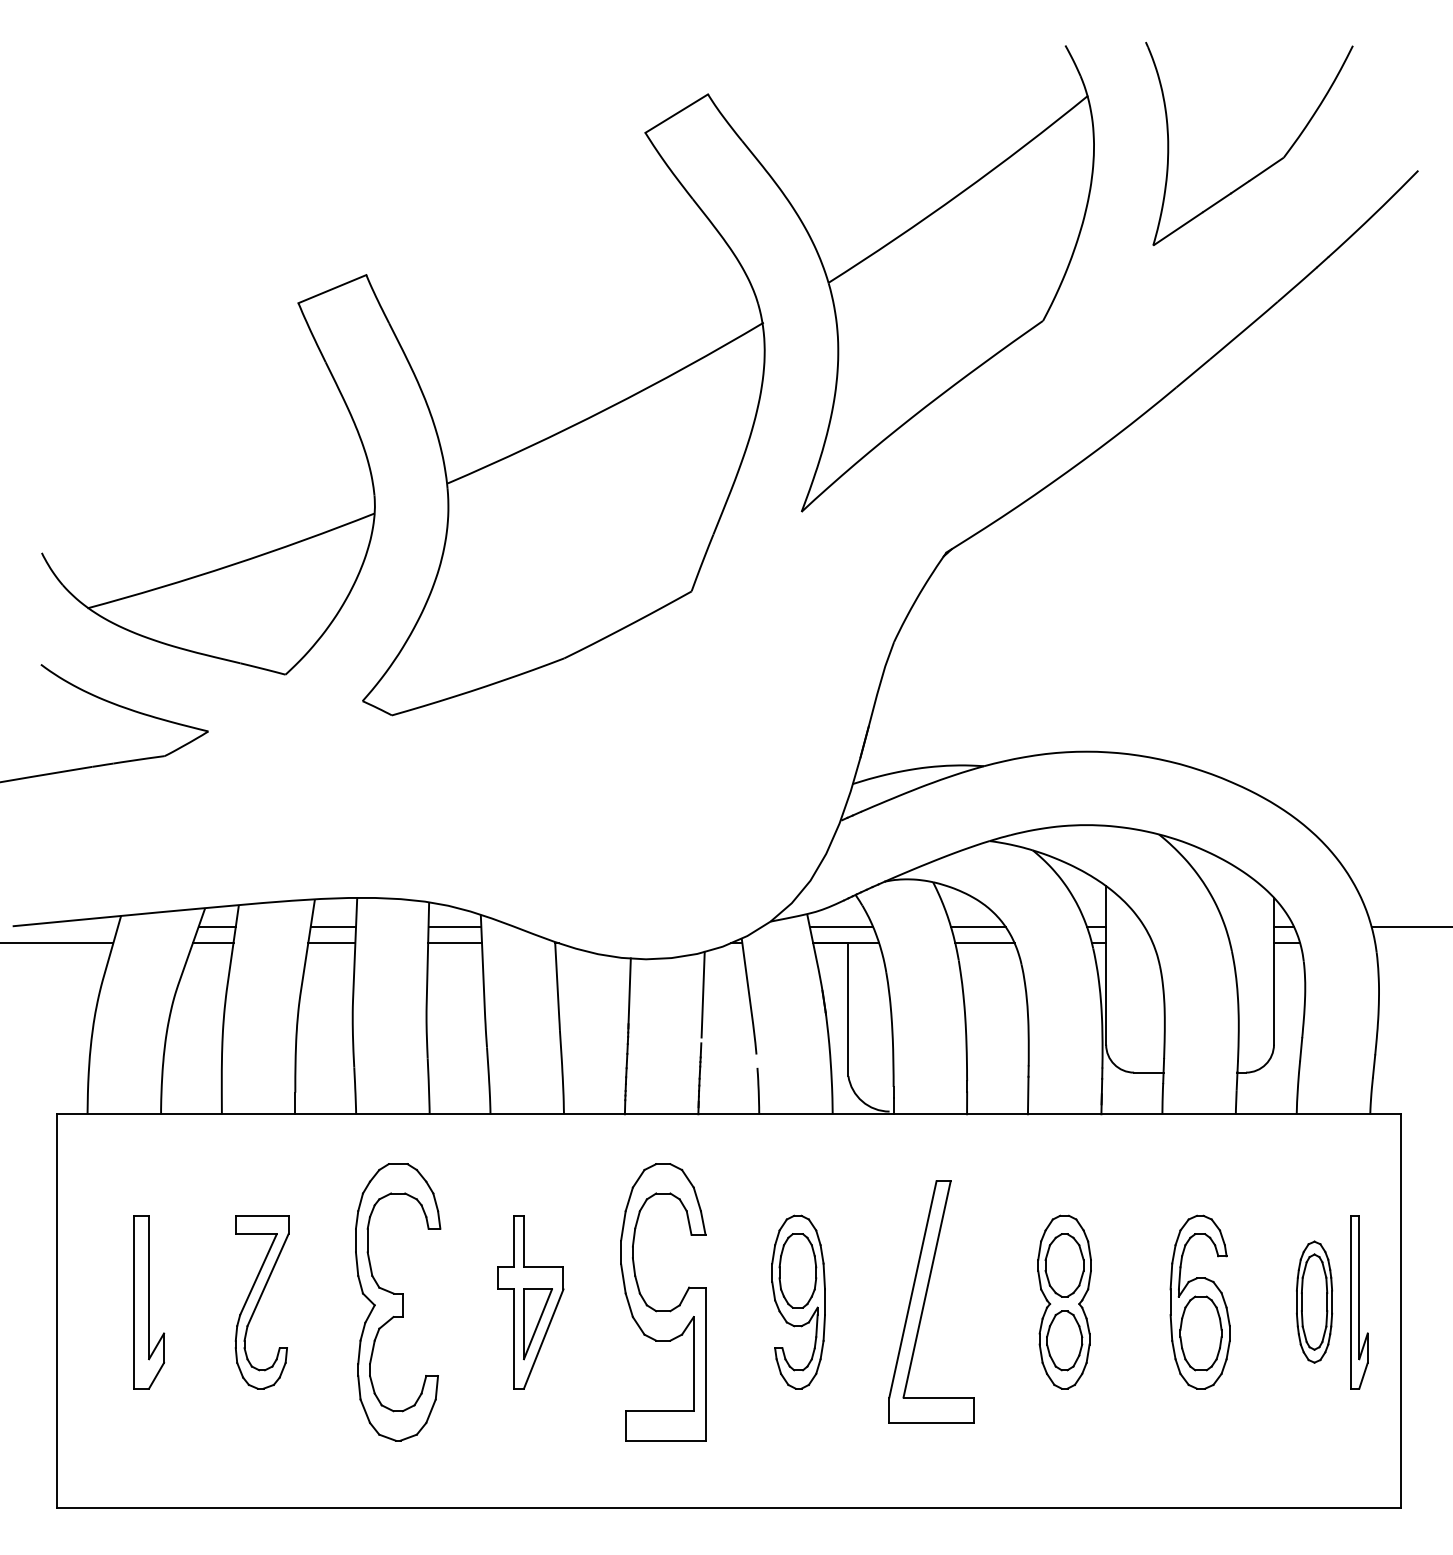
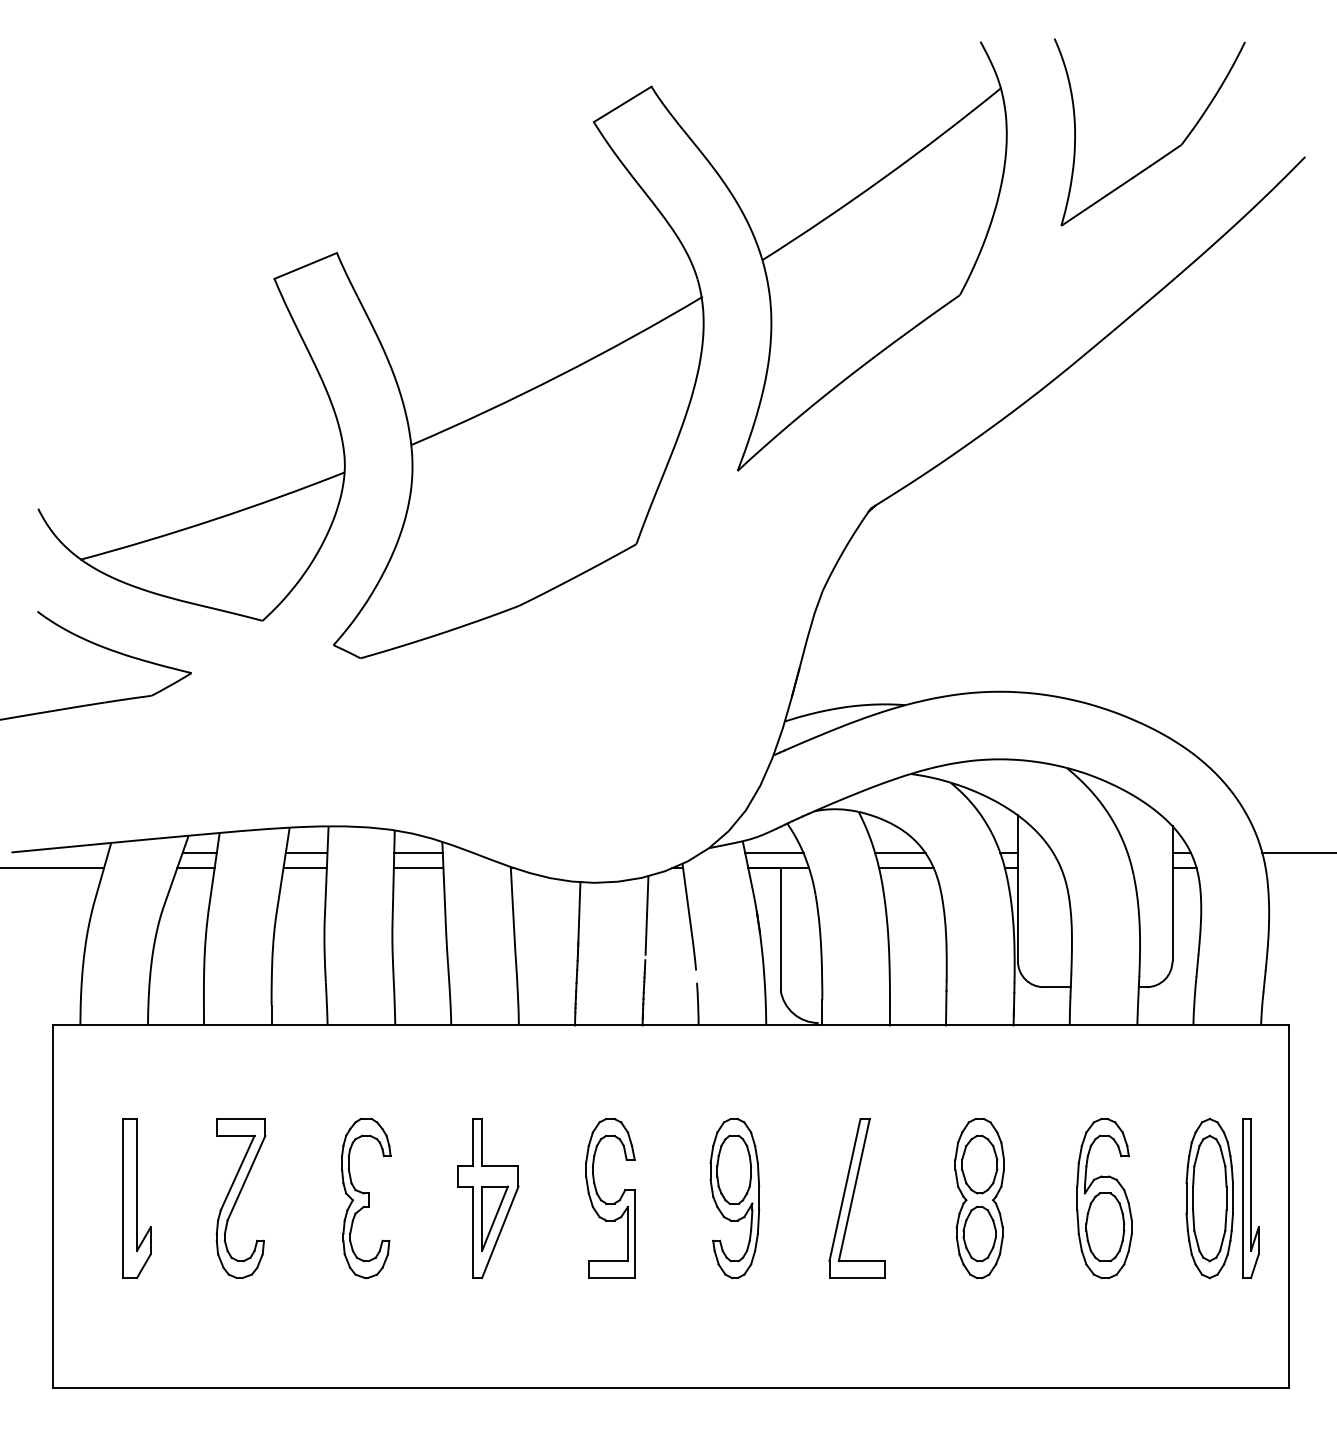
part: (398, 1301) -> (366, 1197), size x0.62
part: (663, 1301) -> (610, 1197), size x0.62
part: (931, 1301) -> (857, 1197), size x0.71
part: (1314, 1301) -> (1209, 1197), size x1.43

